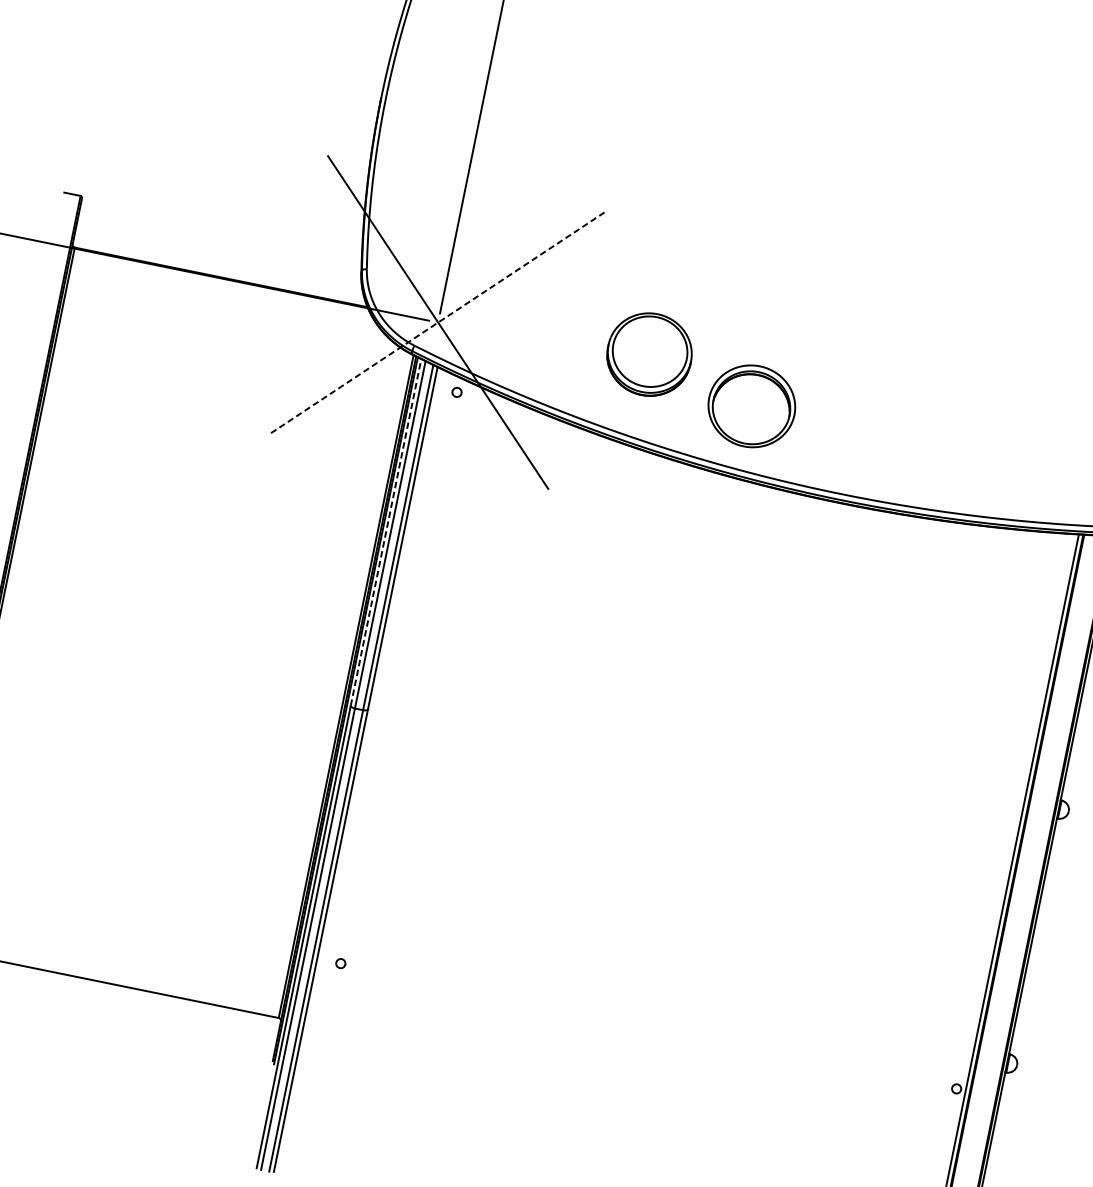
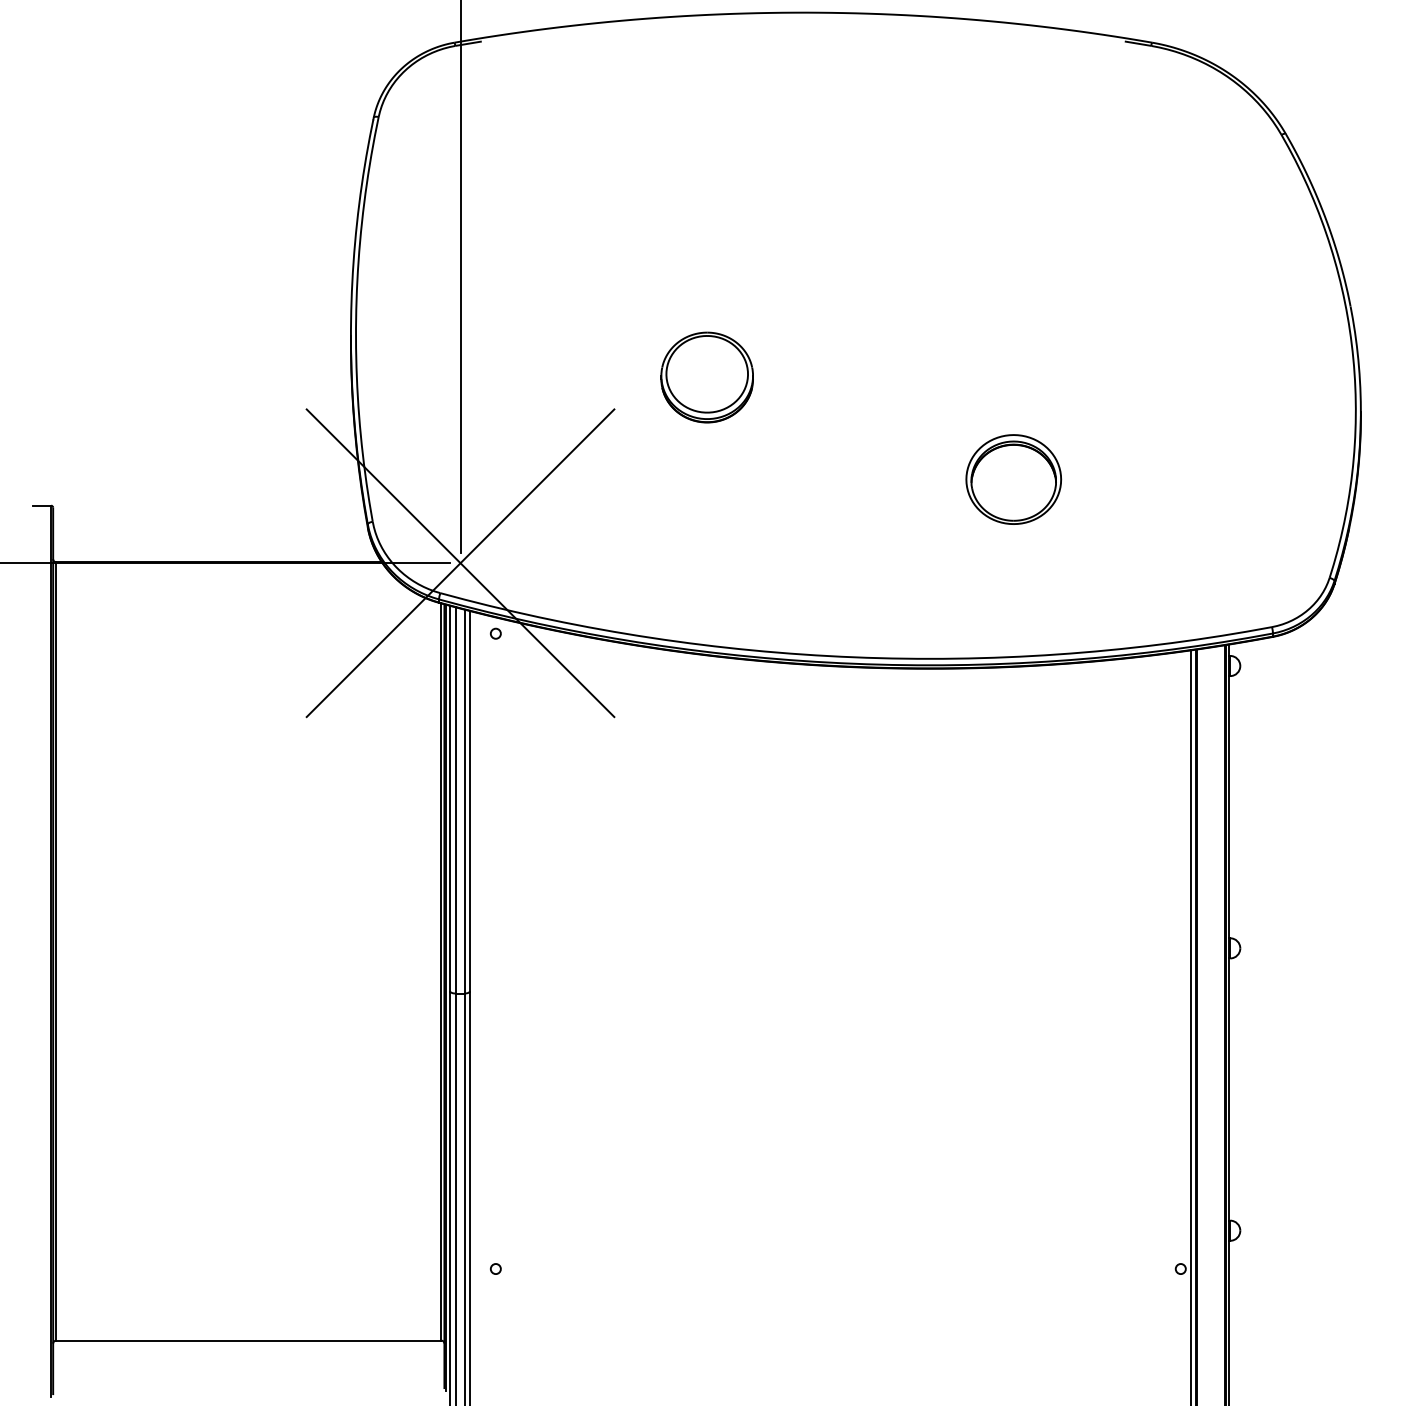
line: (438, 321) -> (460, 562), dashed -> solid
part: (648, 354) -> (706, 377), moved
part: (751, 406) -> (1013, 479), moved
line: (386, 532) -> (450, 798), dashed -> solid

